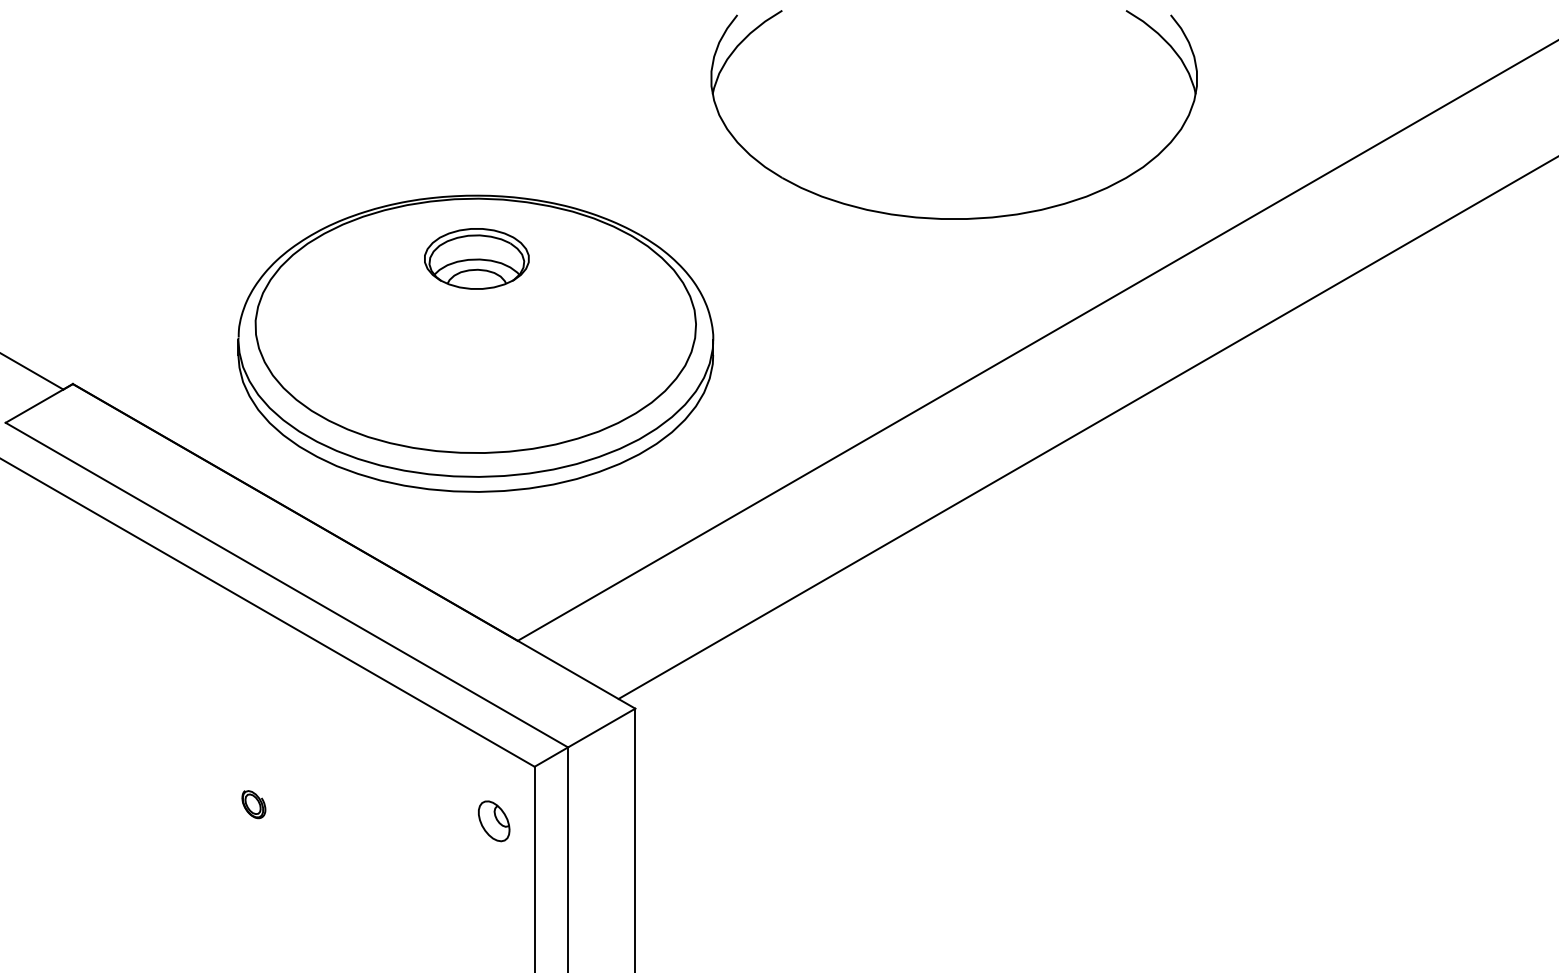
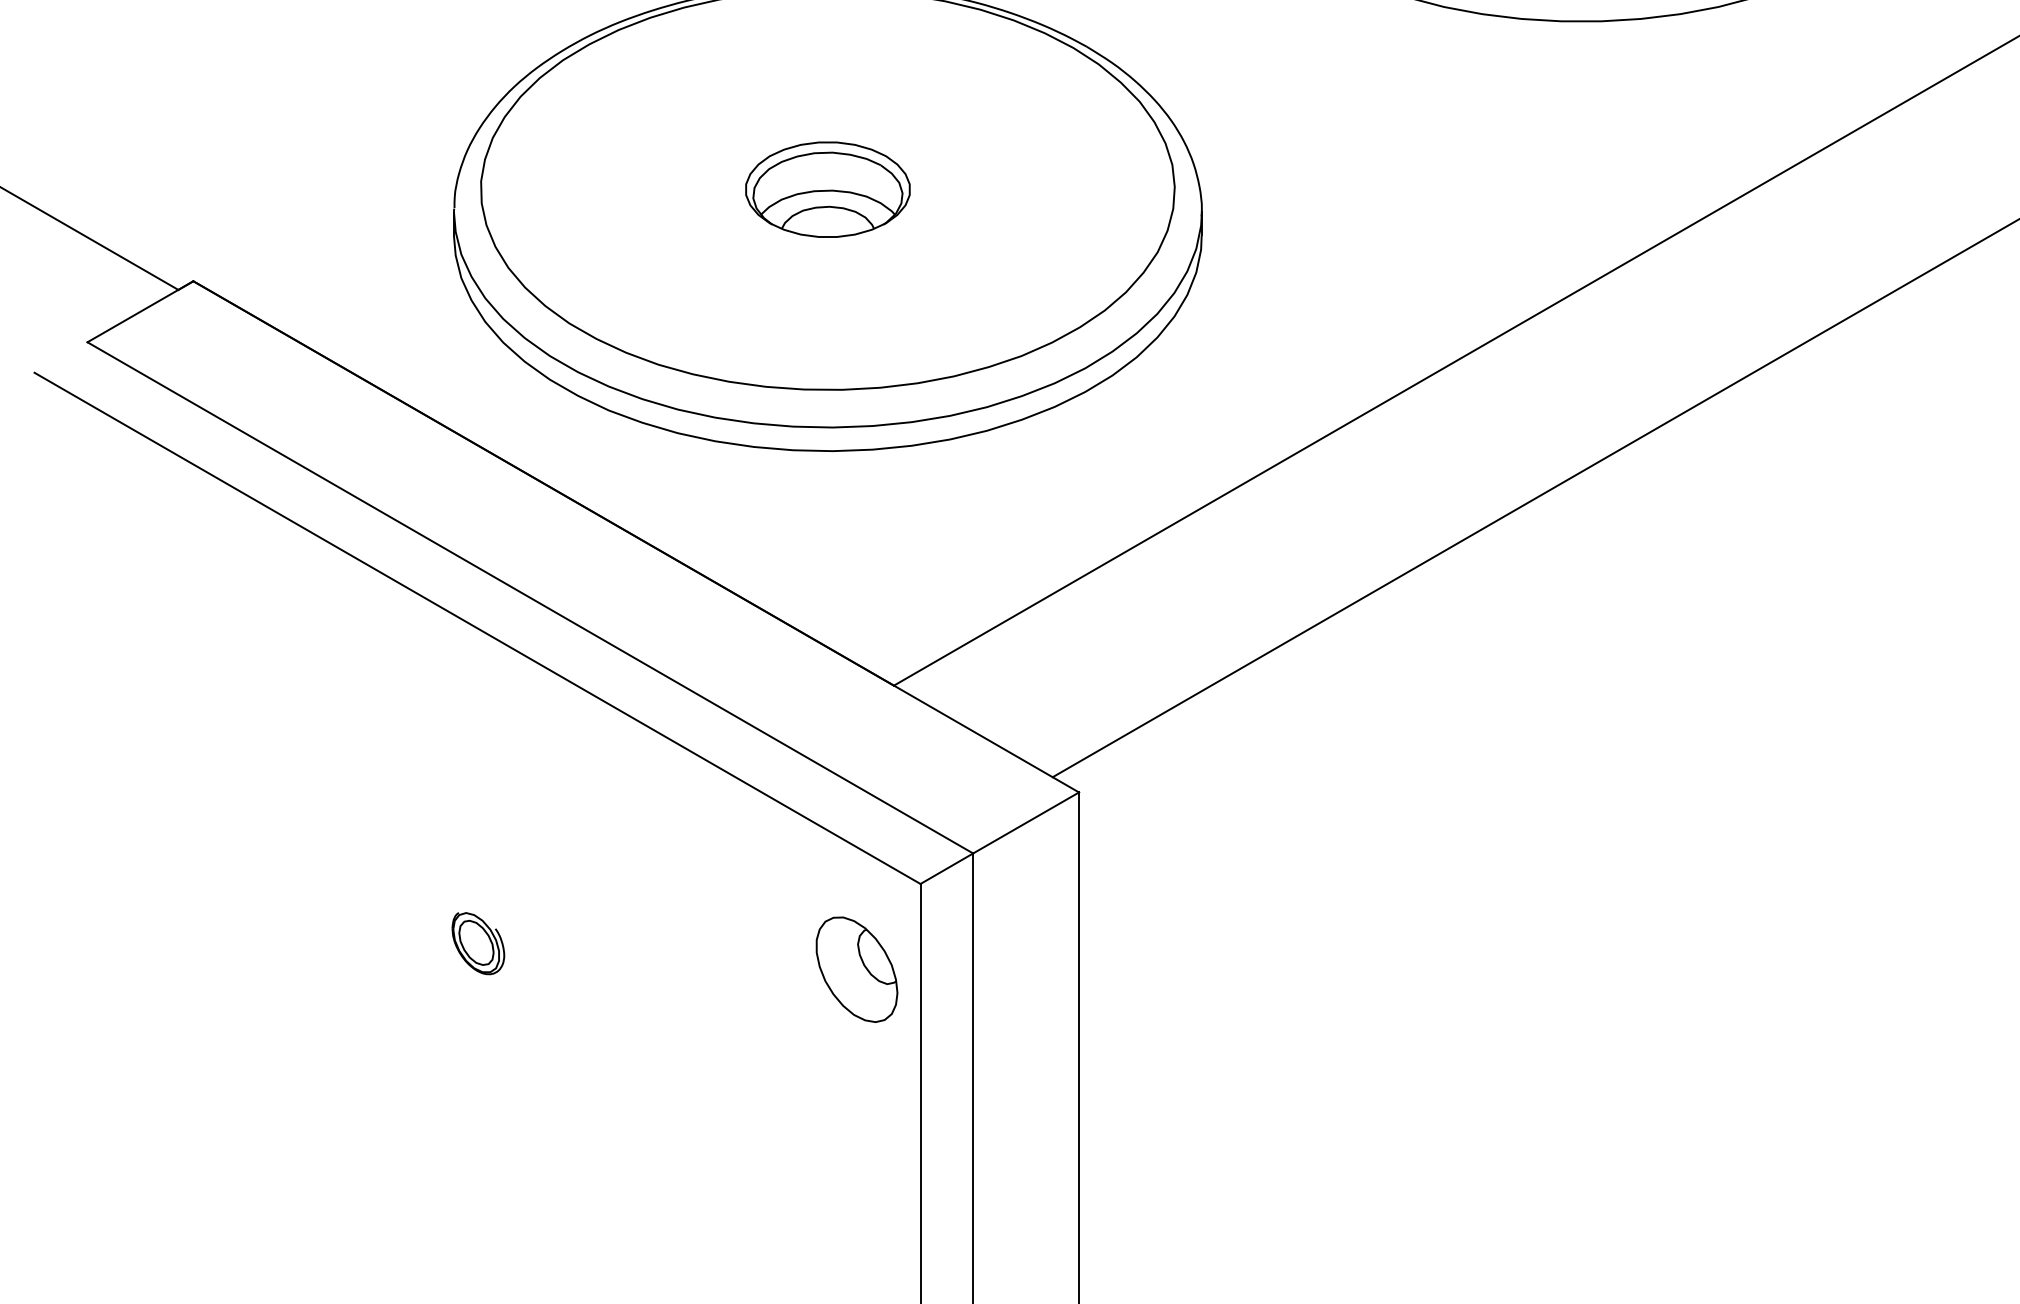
part: (476, 258) -> (827, 189), moved
part: (253, 804) -> (477, 943), size x1.43
part: (493, 821) -> (855, 970), size x1.67

